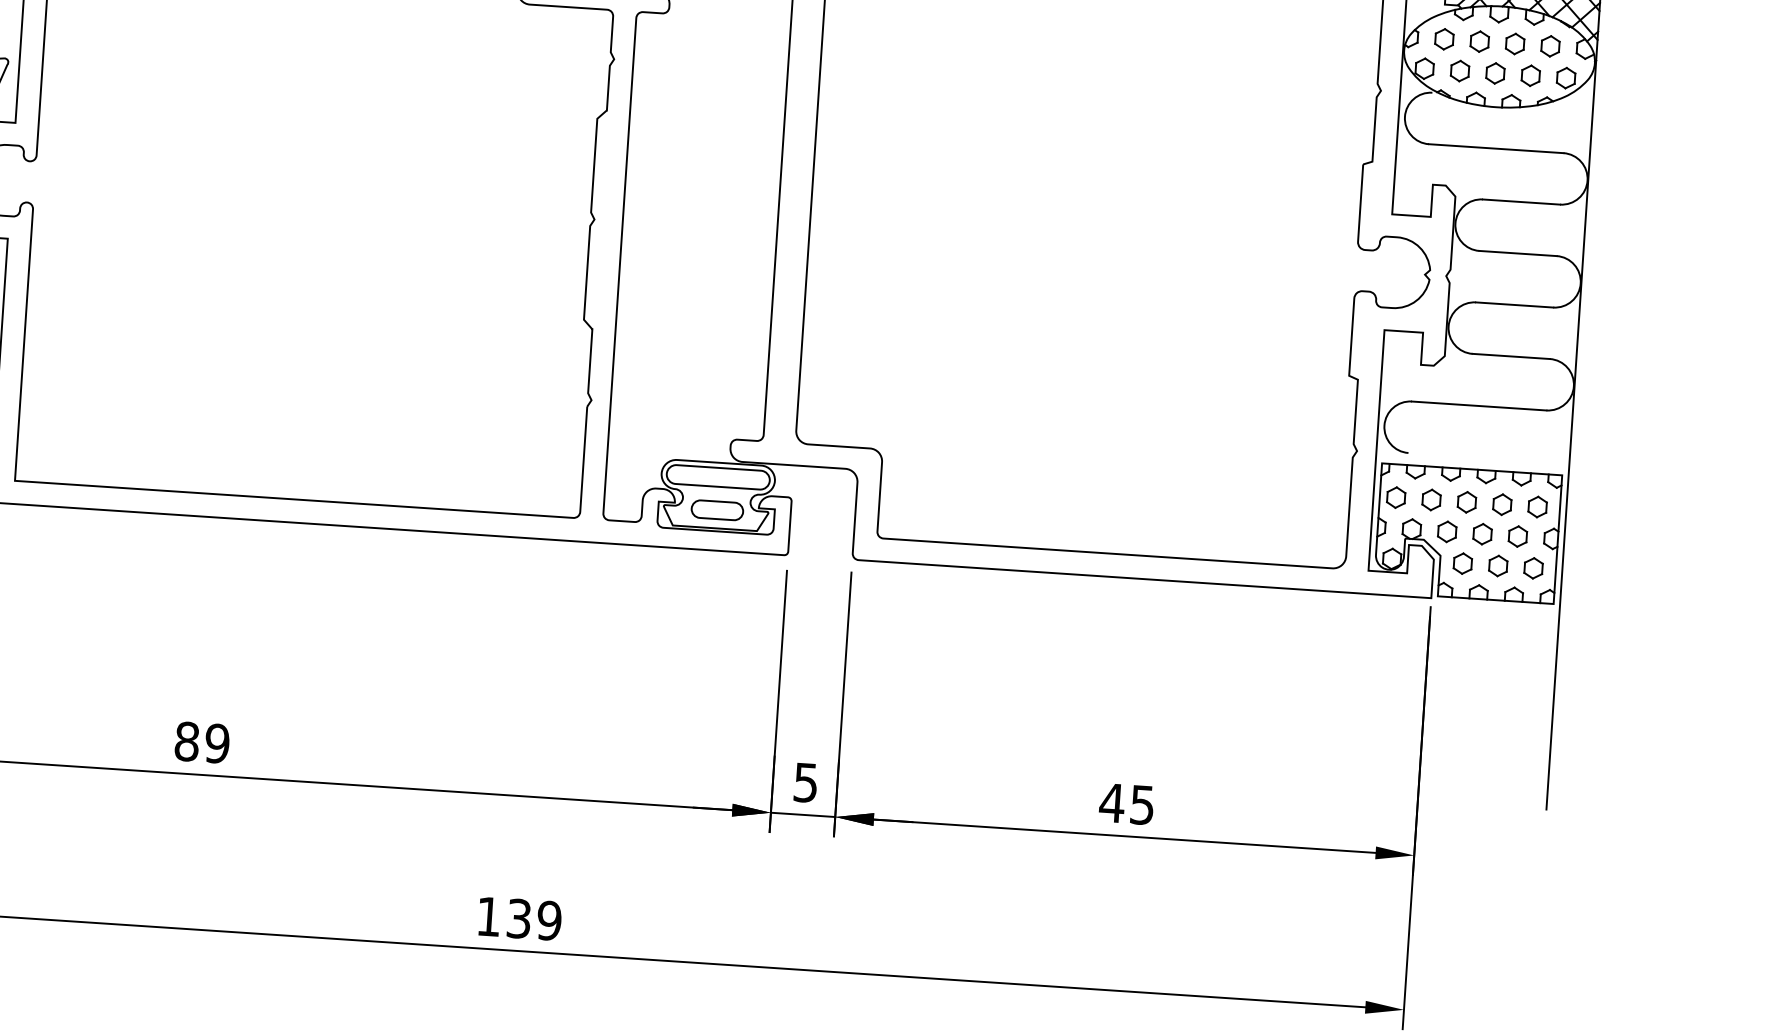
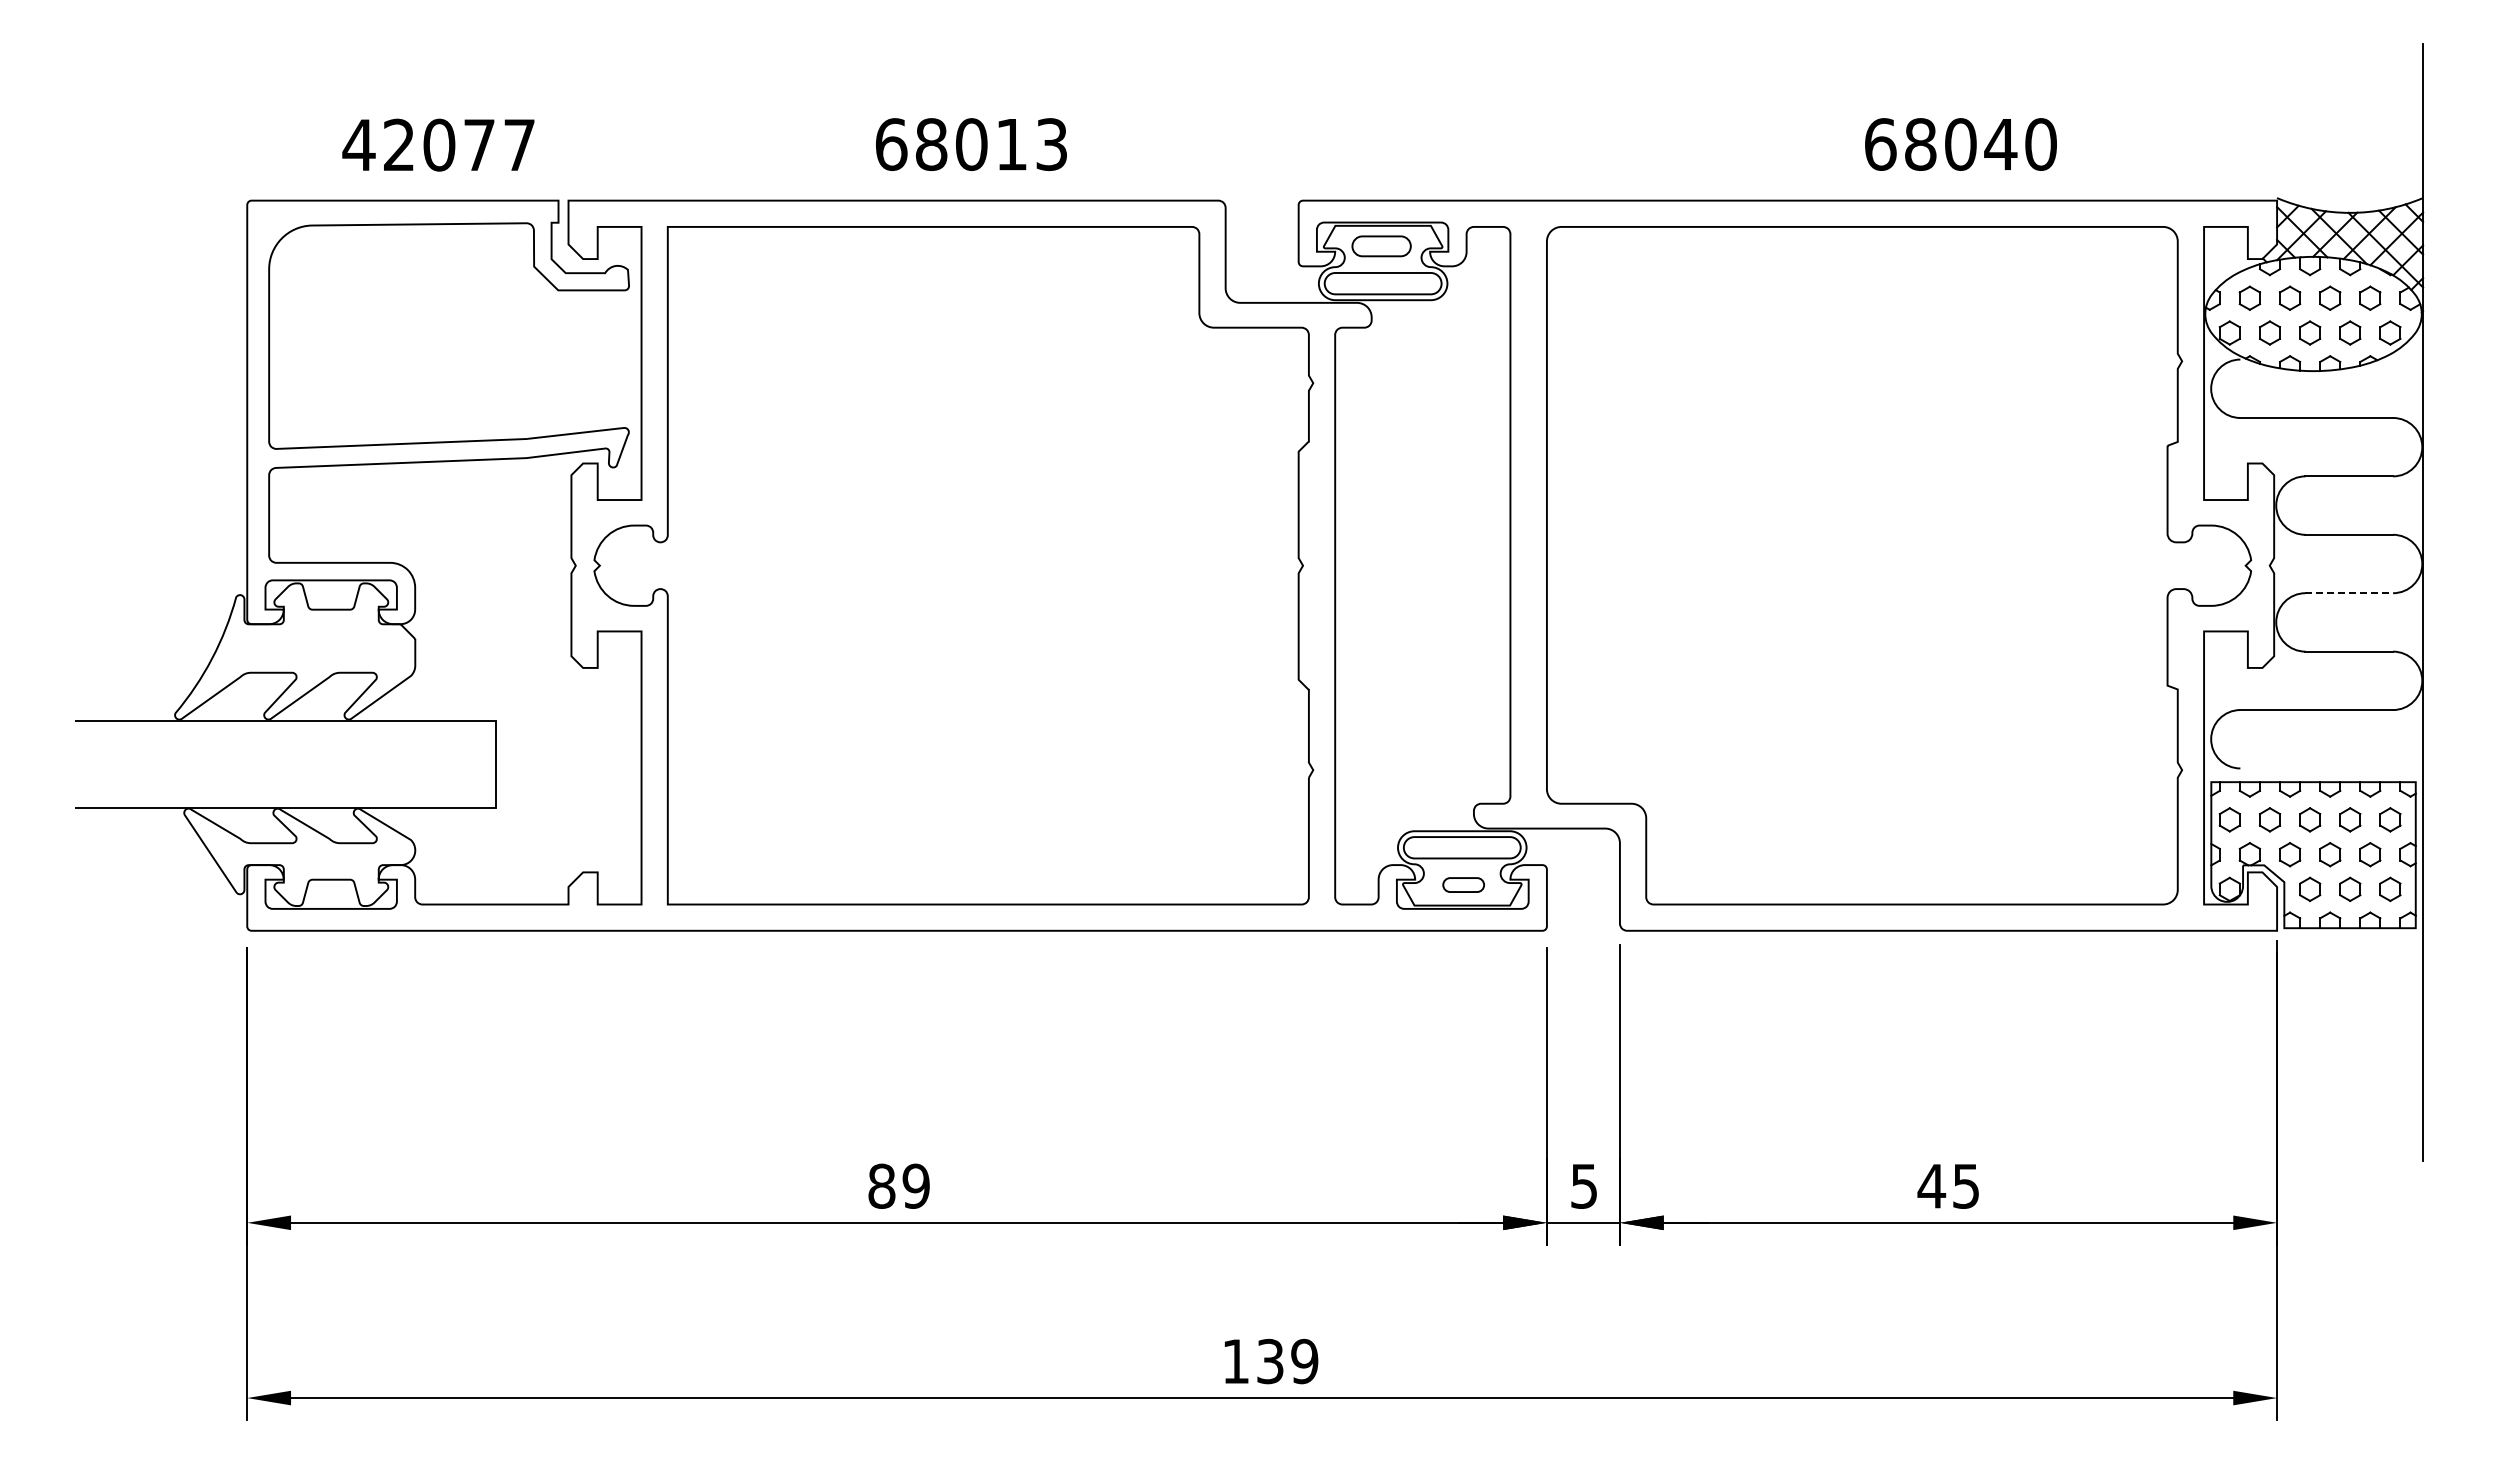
line: (1514, 305) -> (2349, 593), solid -> dashed
part: (717, 509) -> (1463, 884), size x0.7

